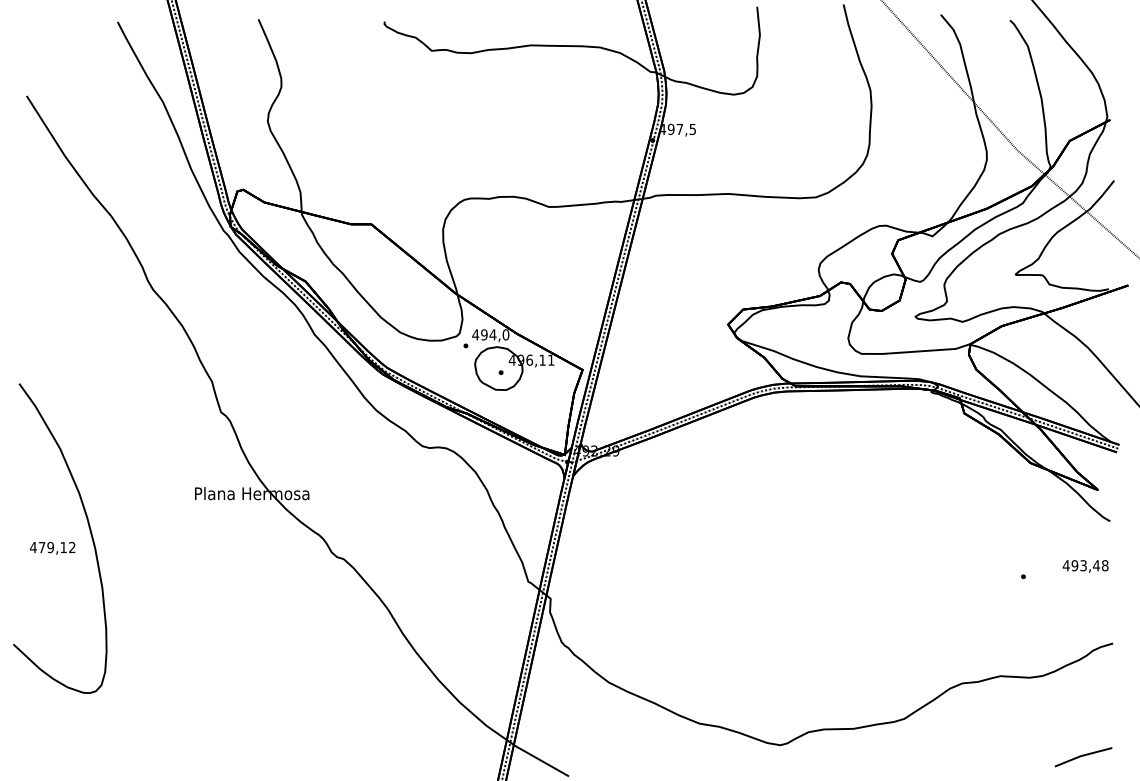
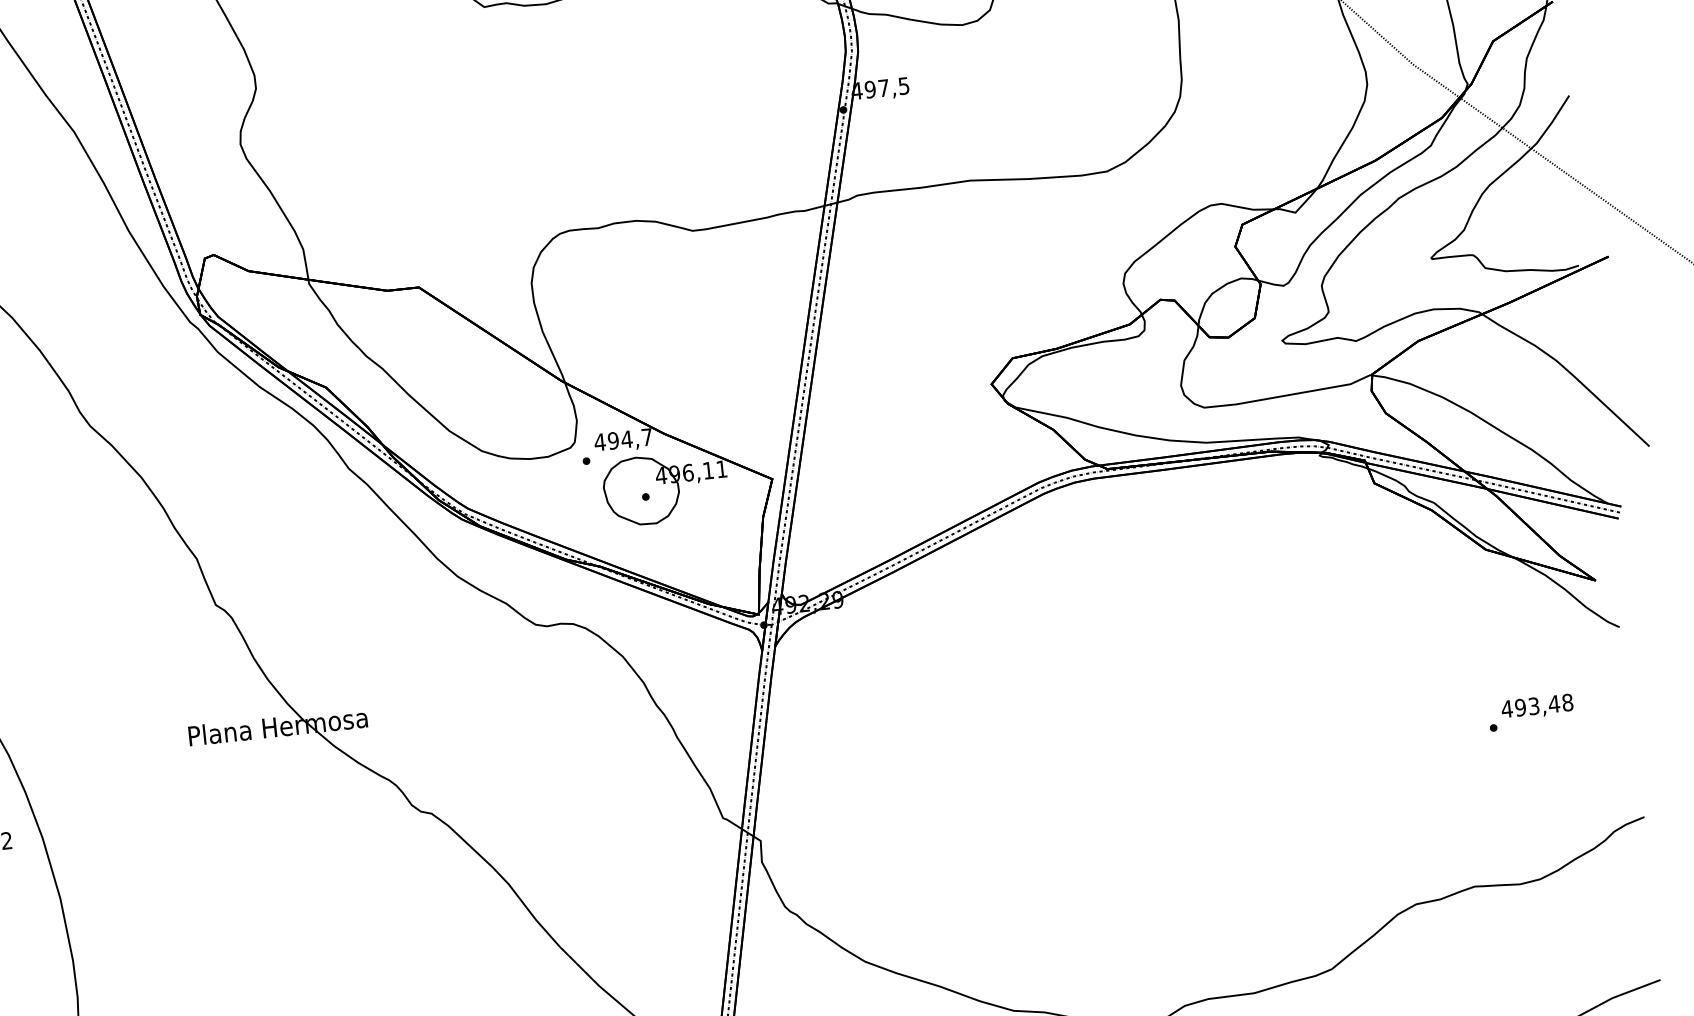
text: (505, 334) -> (646, 436), 494,0 -> 494,7
text: (1085, 566) -> (1537, 707), moved

